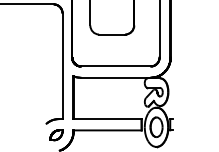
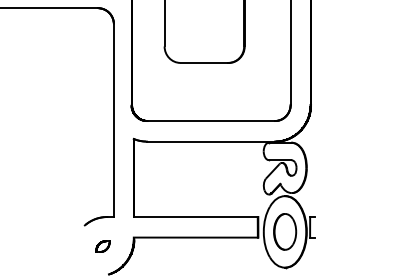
part: (56, 135) -> (102, 246), size x0.6

